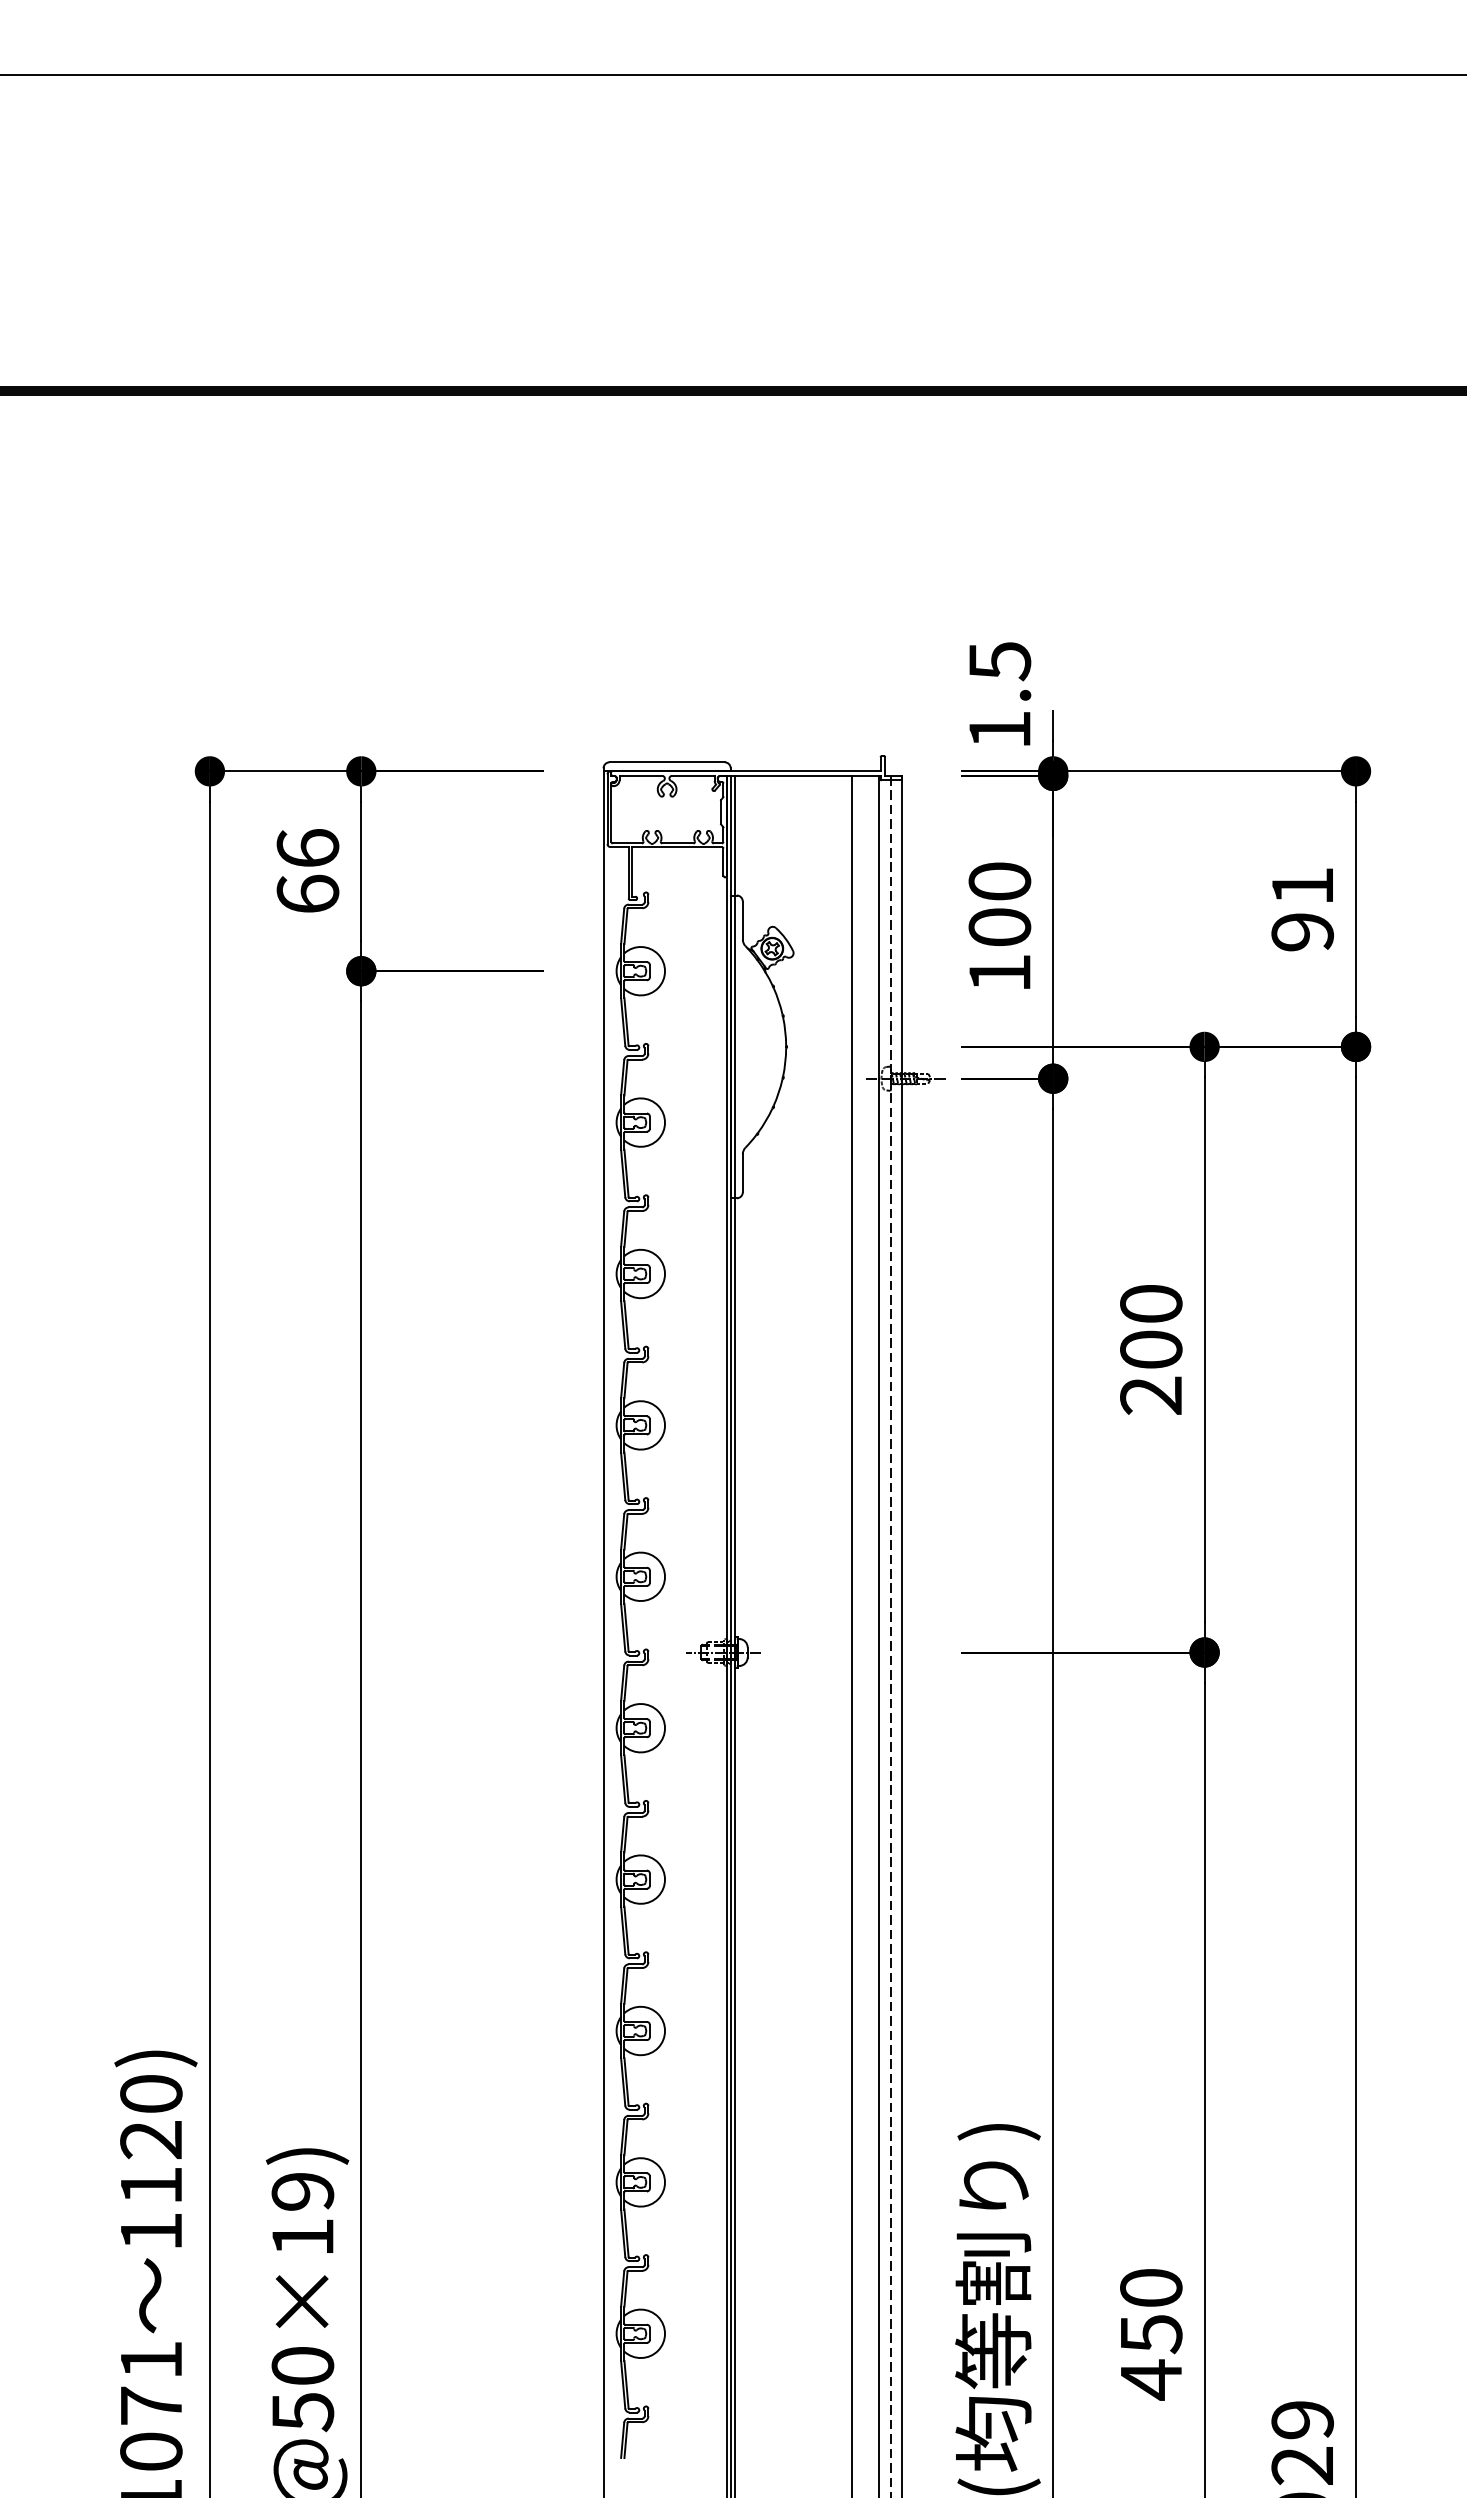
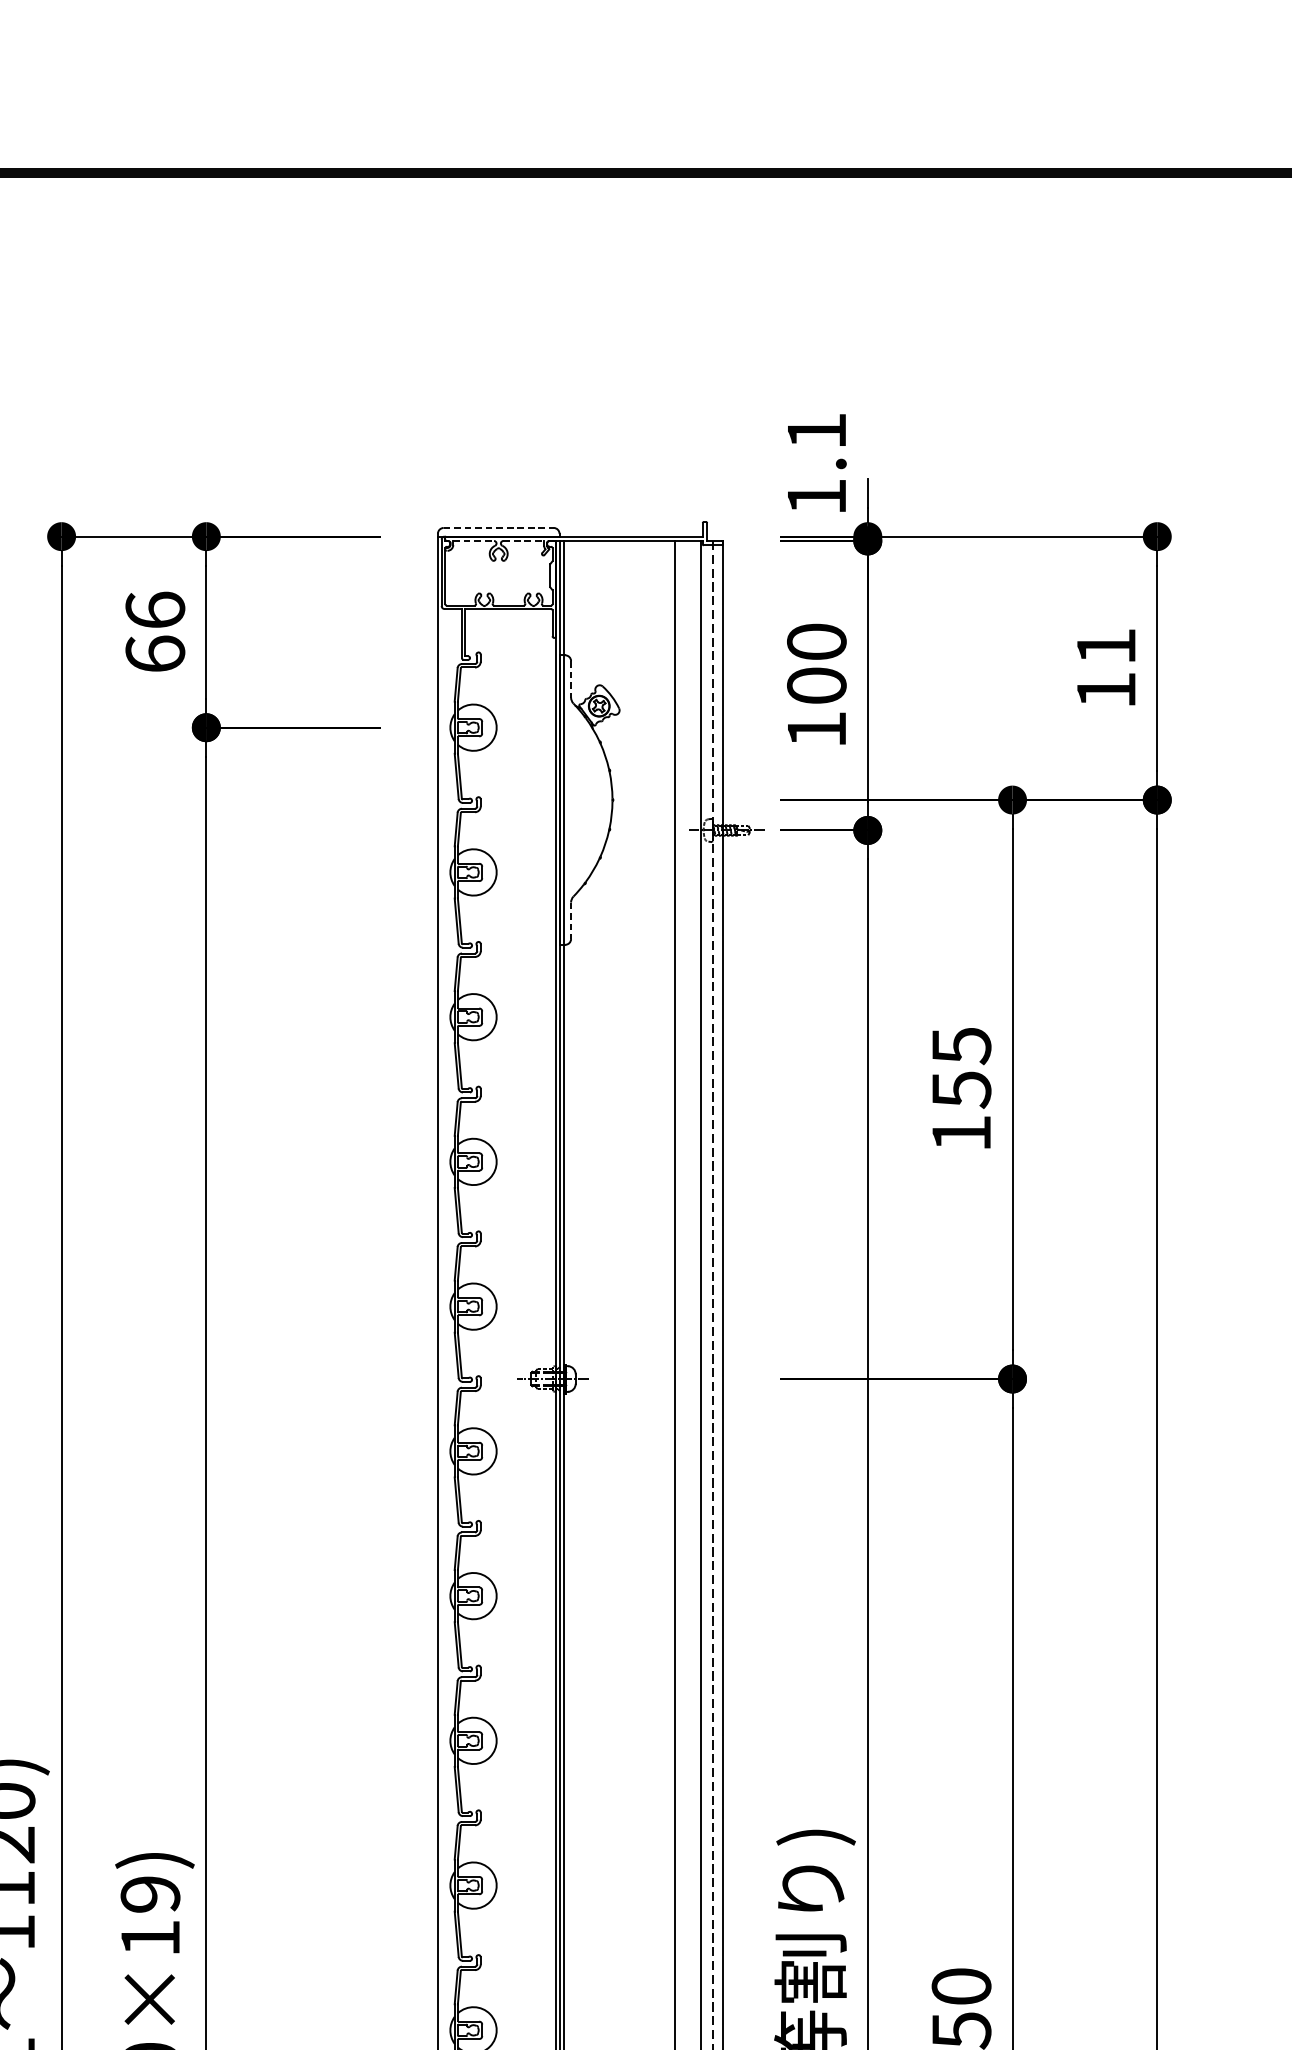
text: (1000, 661) -> (817, 431), 1.5 -> 1.1
line: (667, 762) -> (499, 528), solid -> dashed
line: (641, 775) -> (474, 540), solid -> dashed
line: (693, 775) -> (523, 540), solid -> dashed
line: (742, 921) -> (570, 680), solid -> dashed
text: (1302, 932) -> (1106, 690), 91 -> 11
line: (742, 1173) -> (570, 921), solid -> dashed
text: (1151, 1349) -> (961, 1089), 200 -> 155

